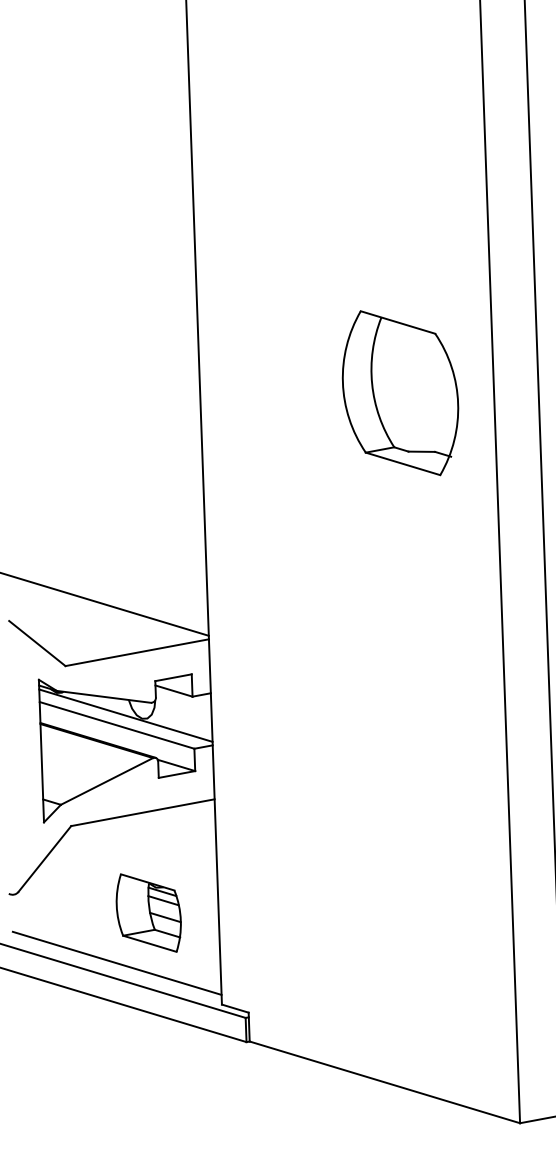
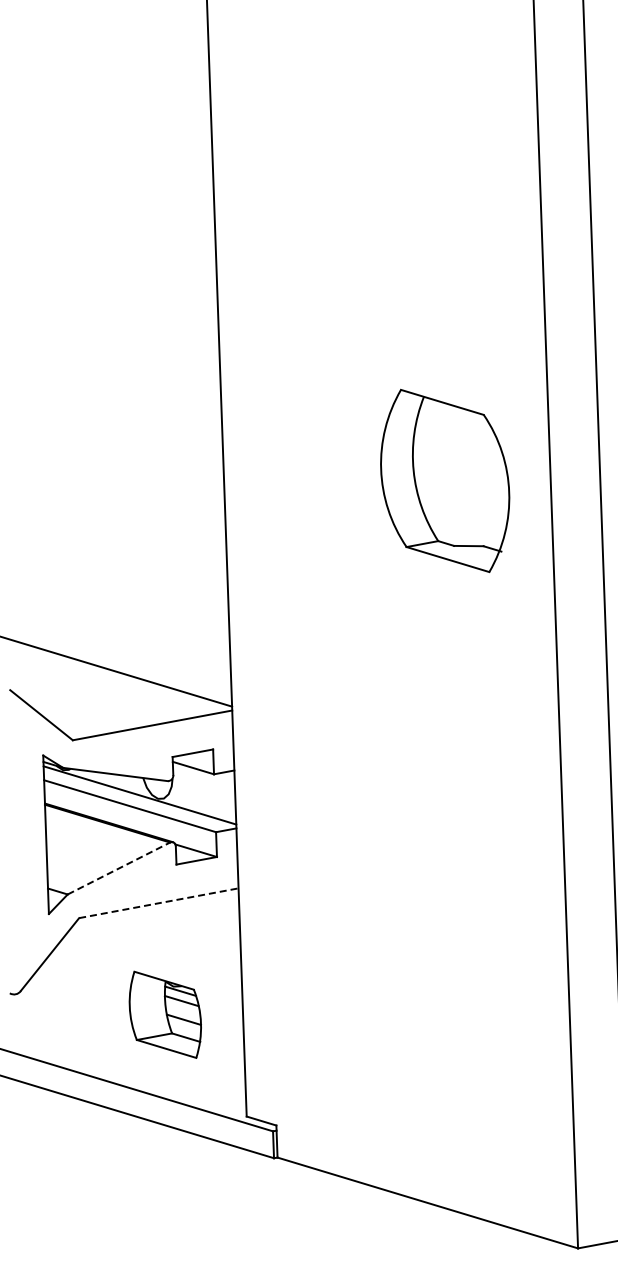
part: (400, 392) -> (445, 480), moved
line: (107, 781) -> (119, 868), solid -> dashed
line: (143, 812) -> (159, 903), solid -> dashed
line: (117, 963) -> (130, 1070), removed

